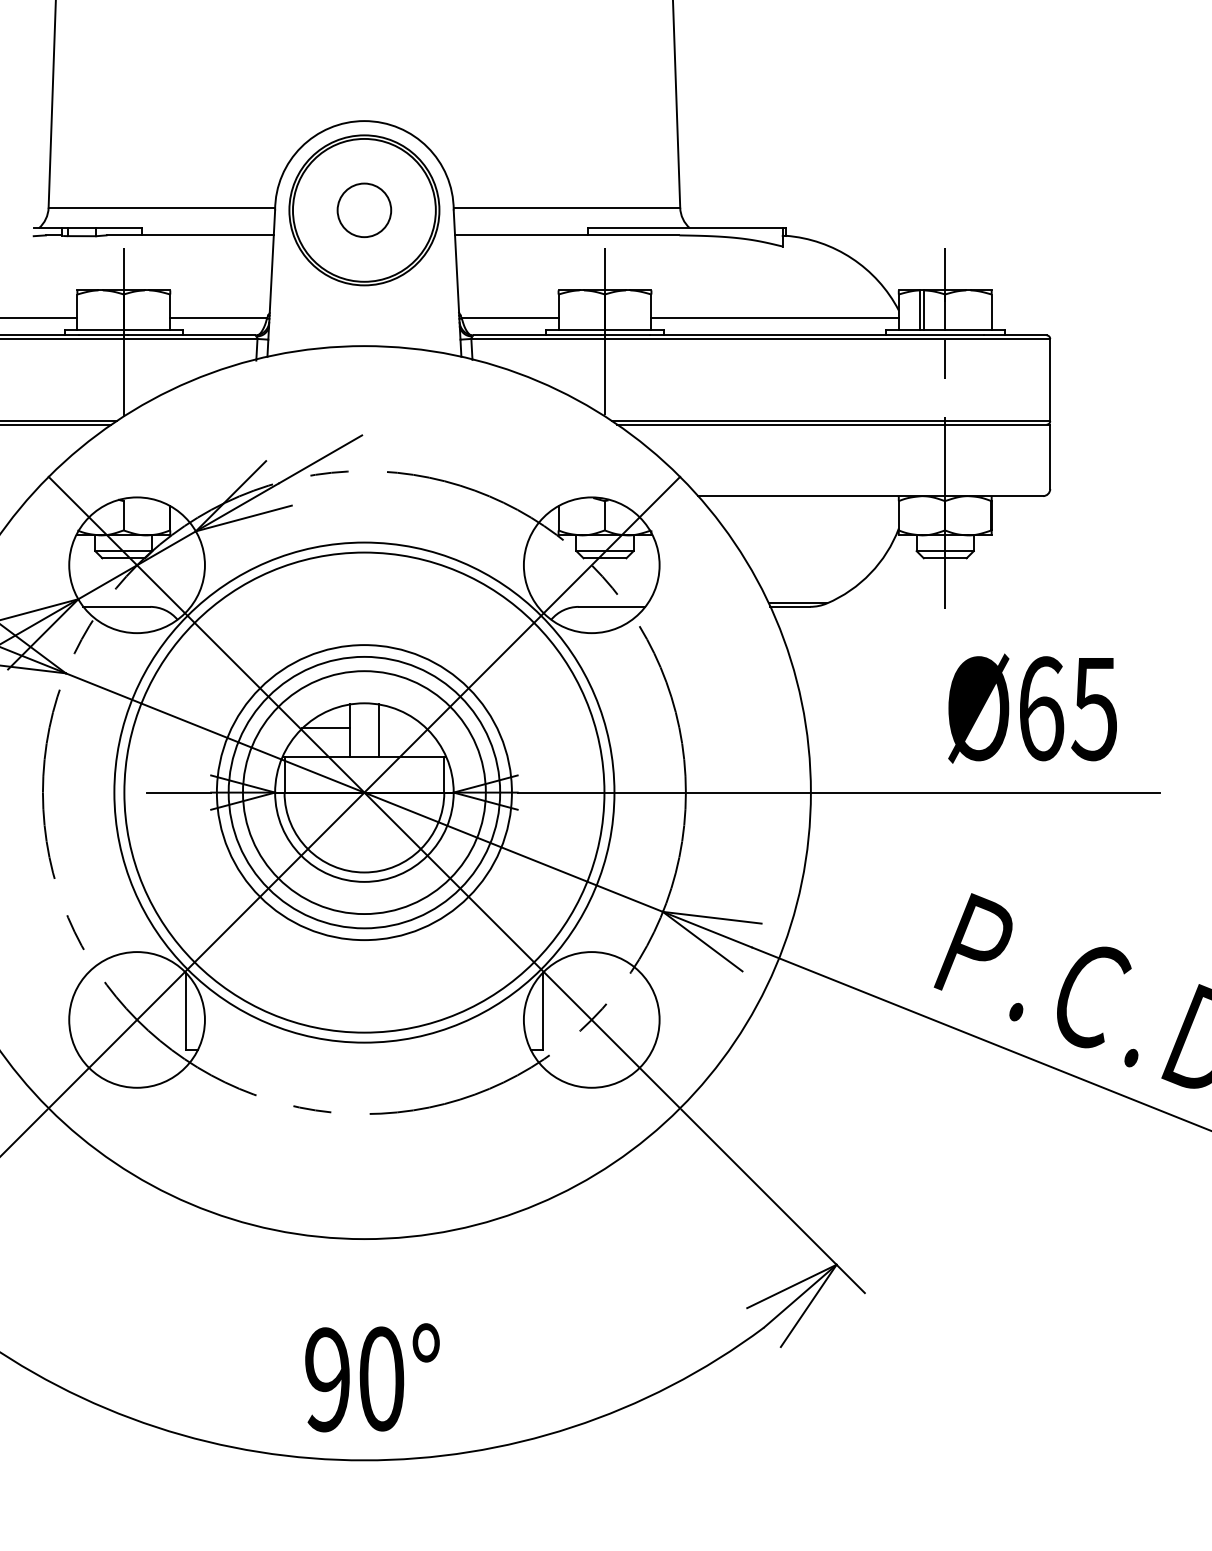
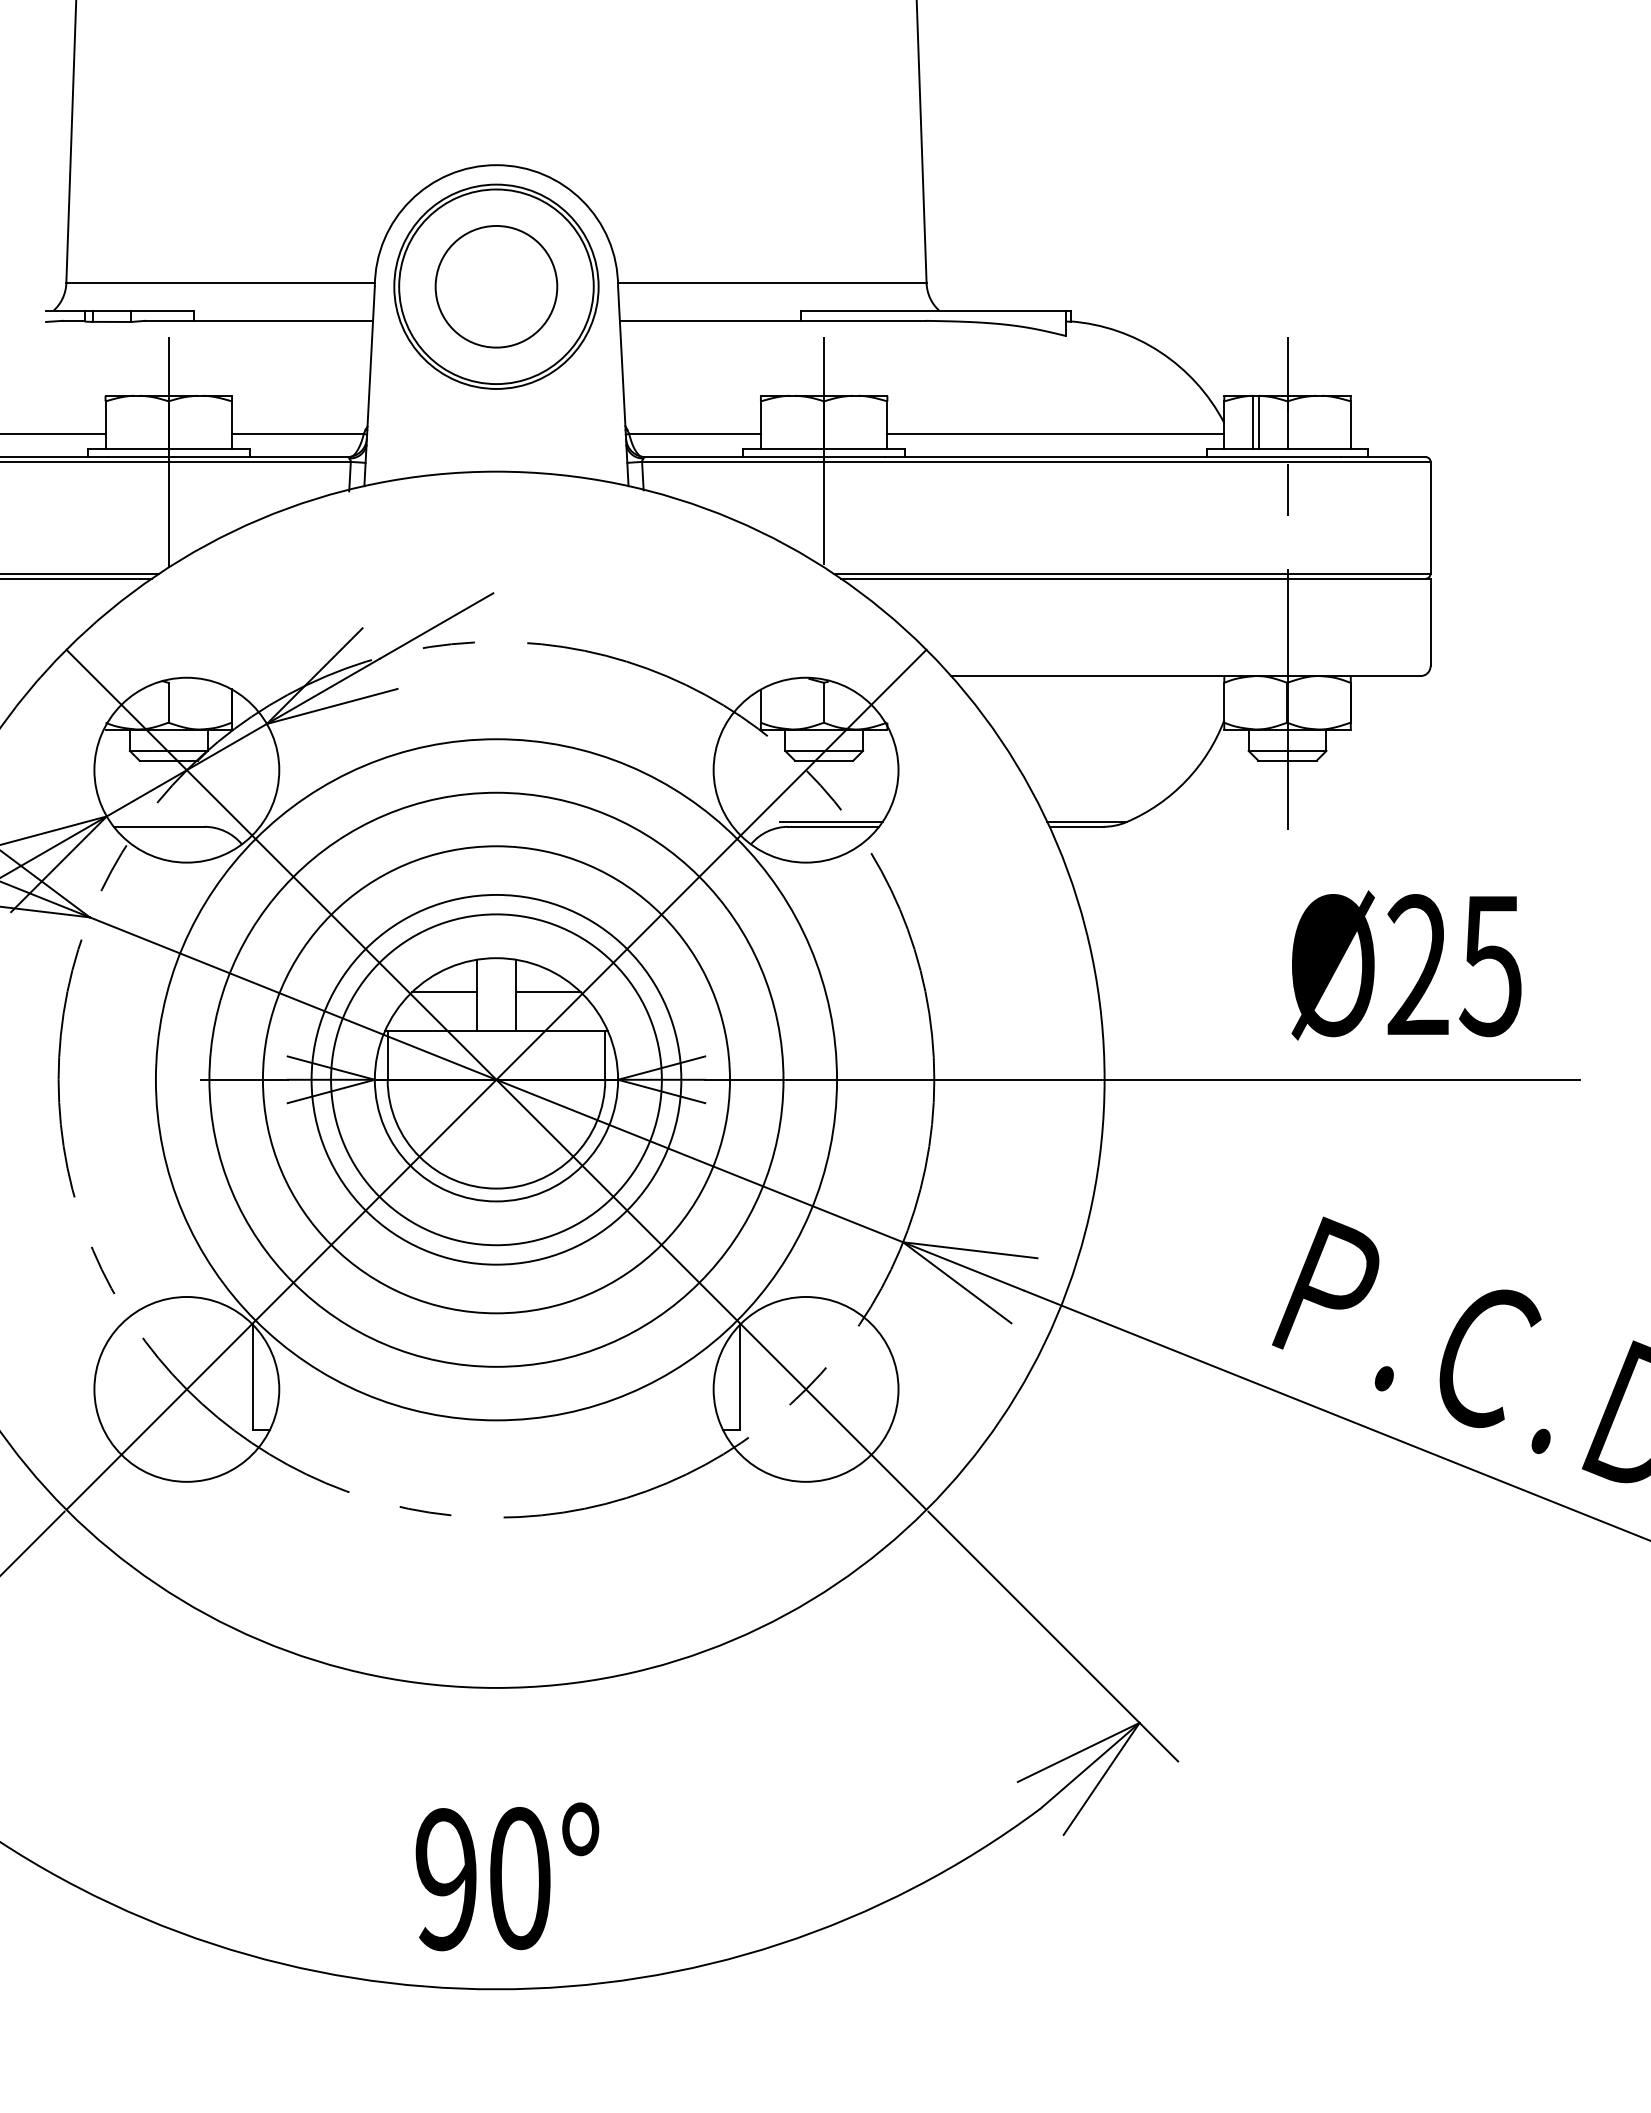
circle: (364, 210) -> (496, 286), size x1.67
line: (609, 603) -> (830, 822), added
text: (1041, 708) -> (1418, 965), Ø65 -> Ø25
line: (401, 728) -> (547, 992), added
circle: (364, 792) -> (496, 1079), size x0.71
circle: (364, 792) -> (496, 1079), size x1.43

